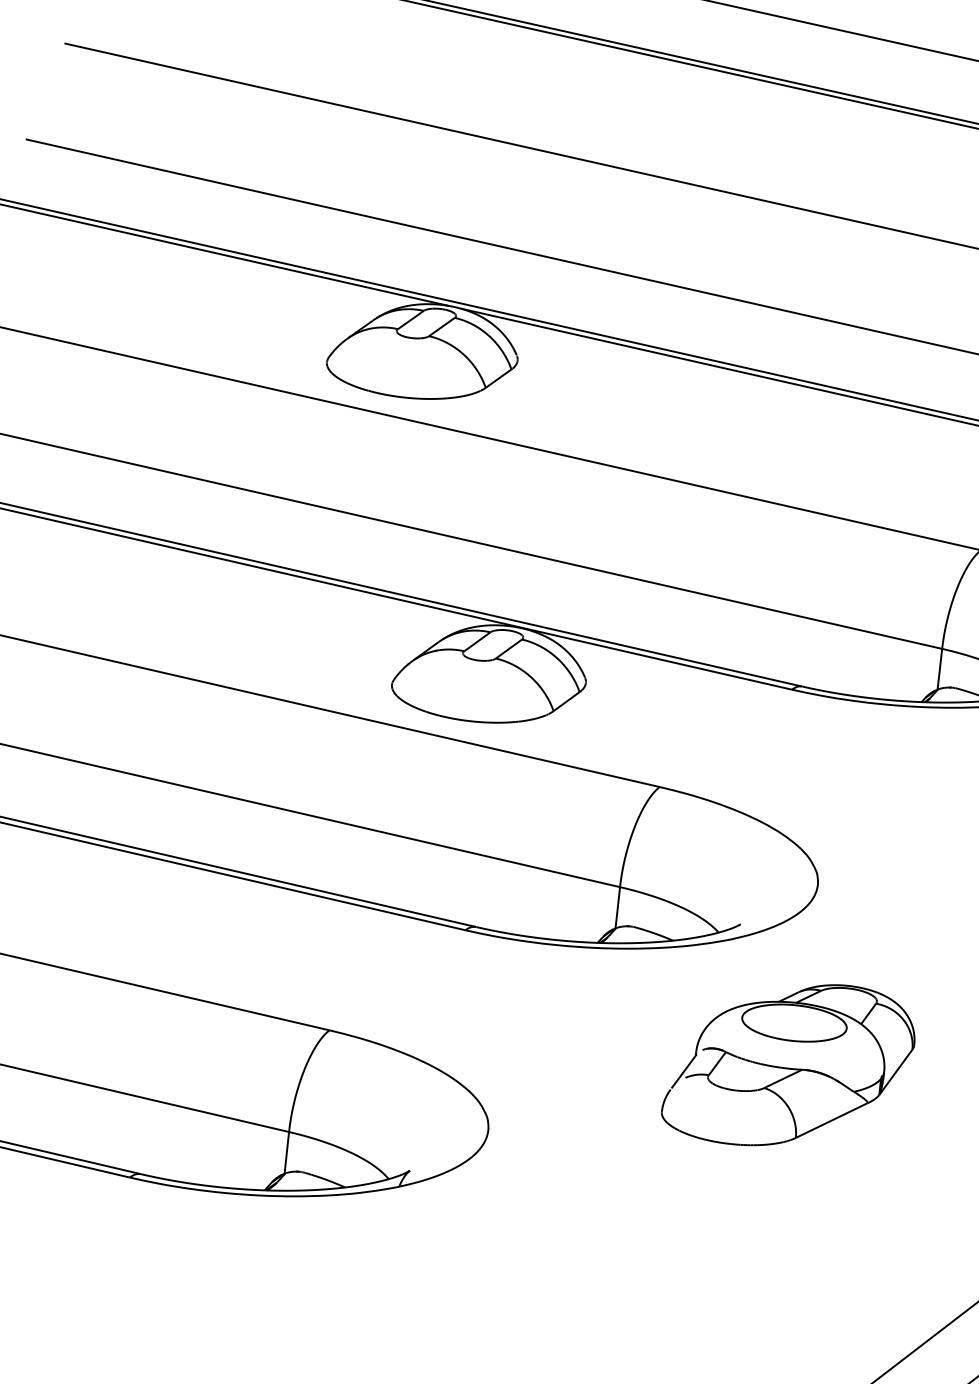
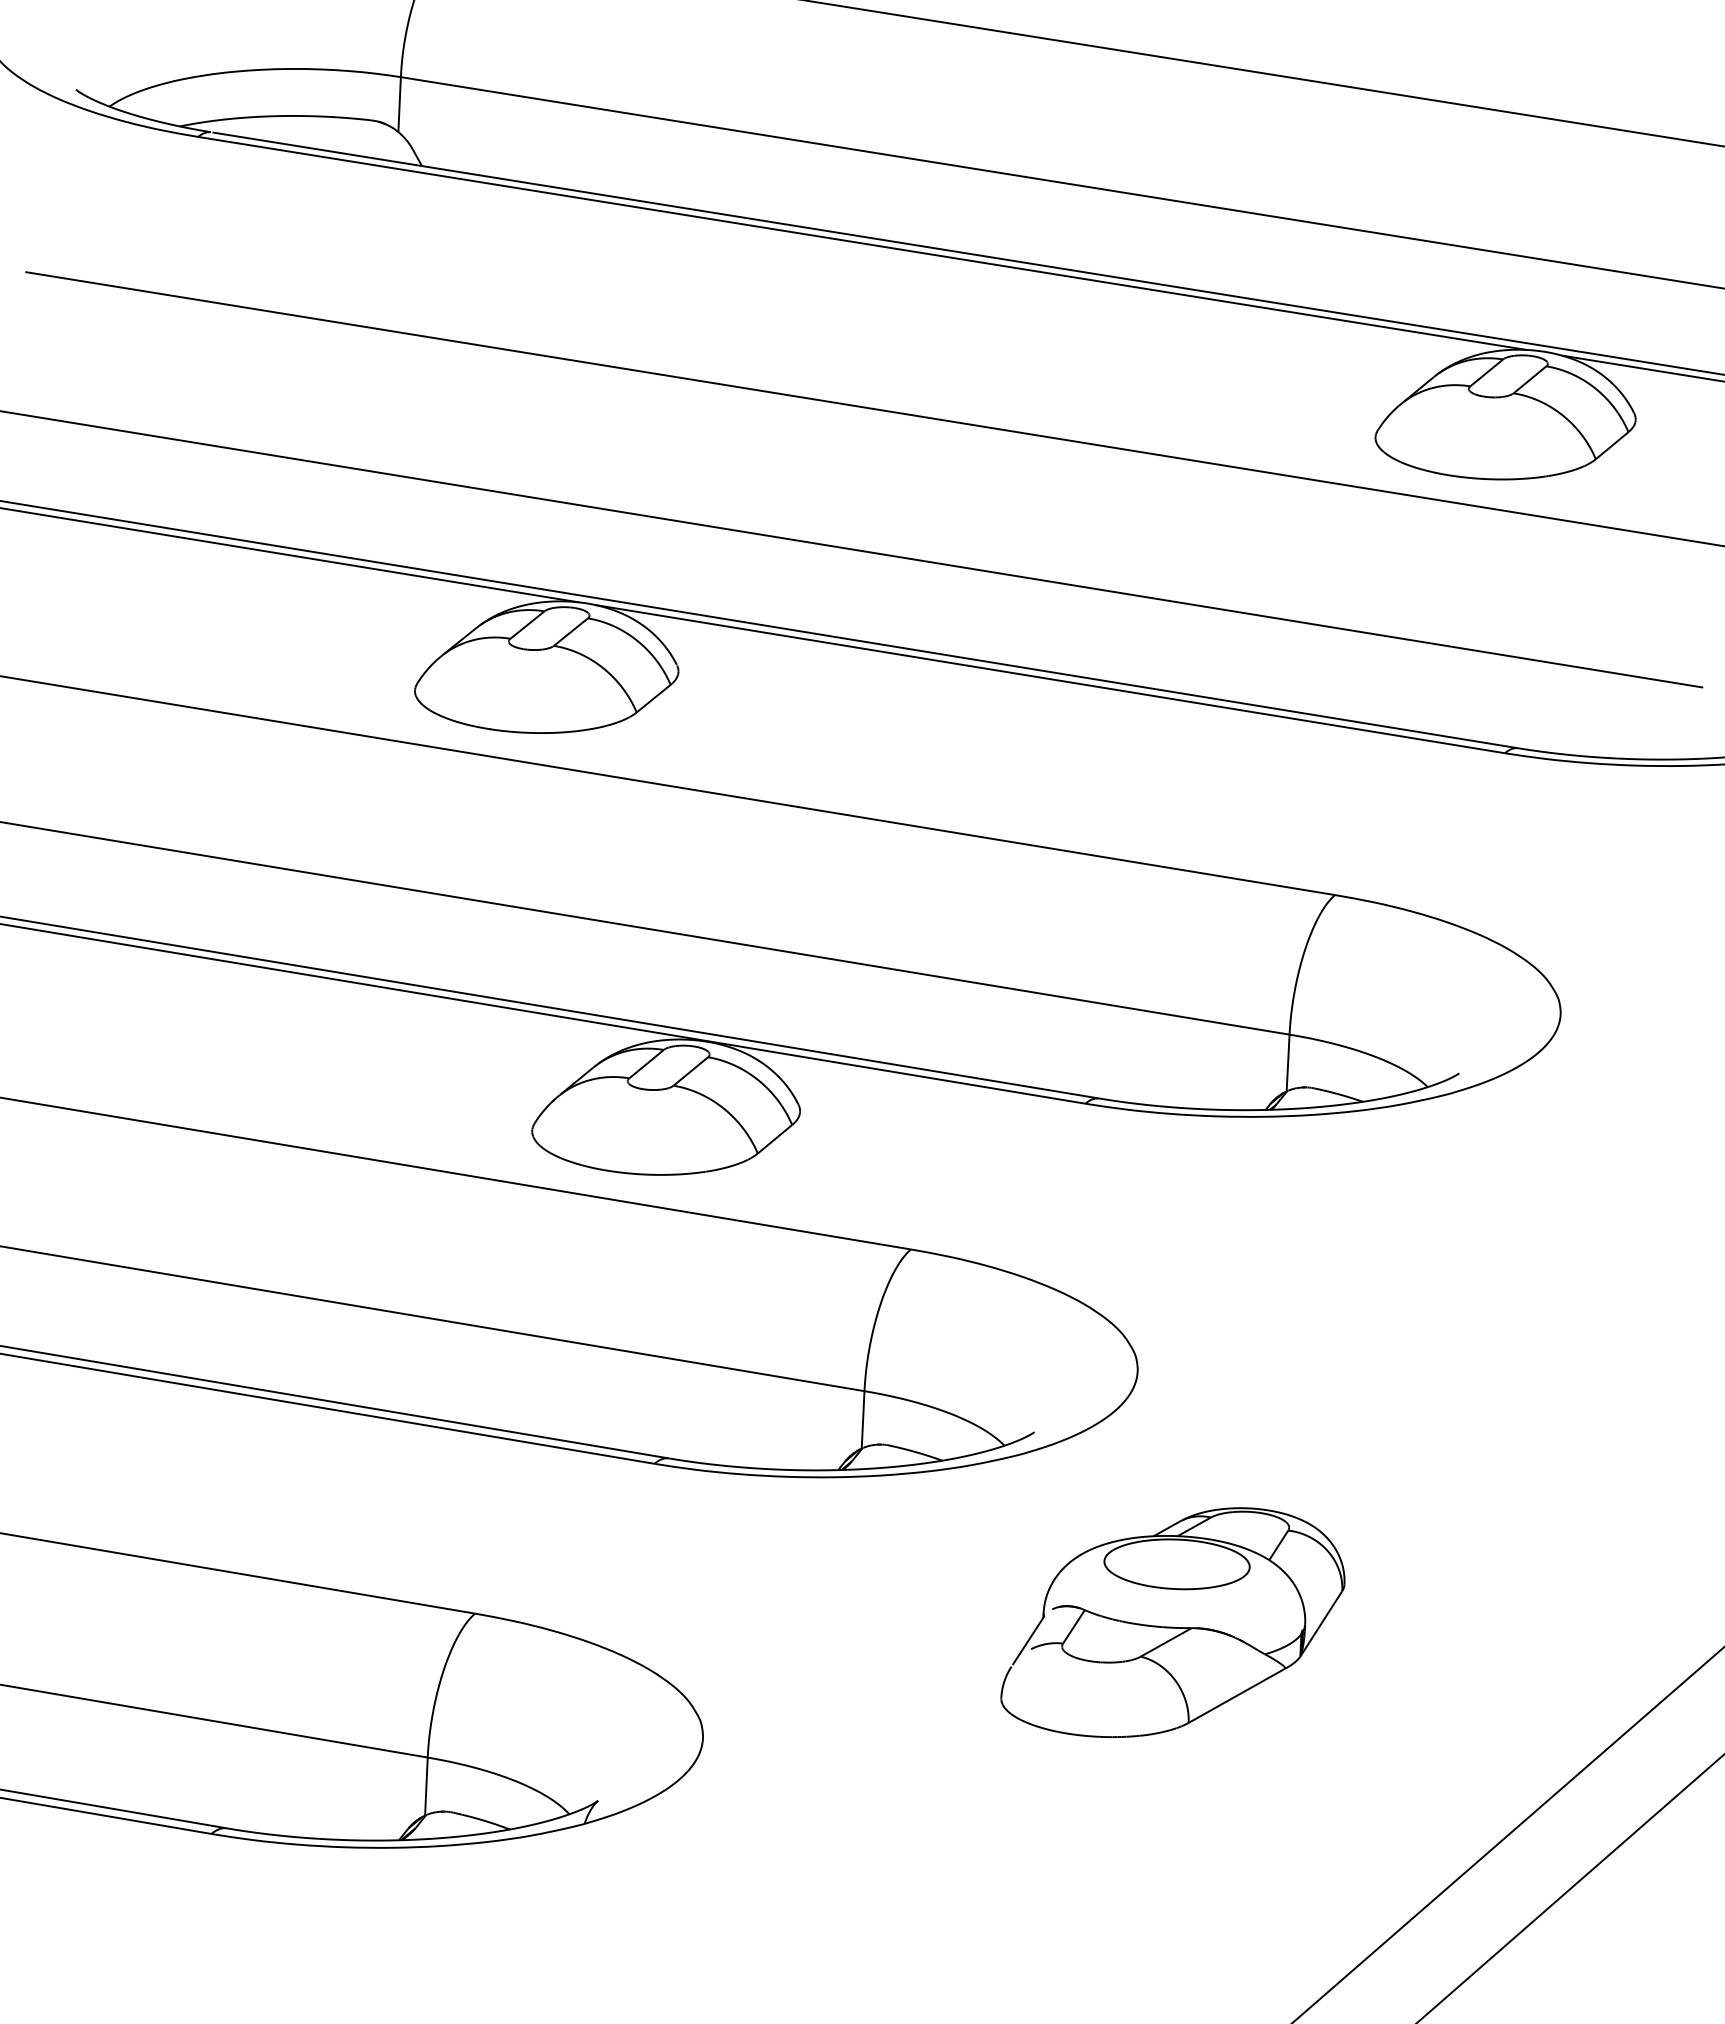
part: (788, 1064) -> (1172, 1622), moved

